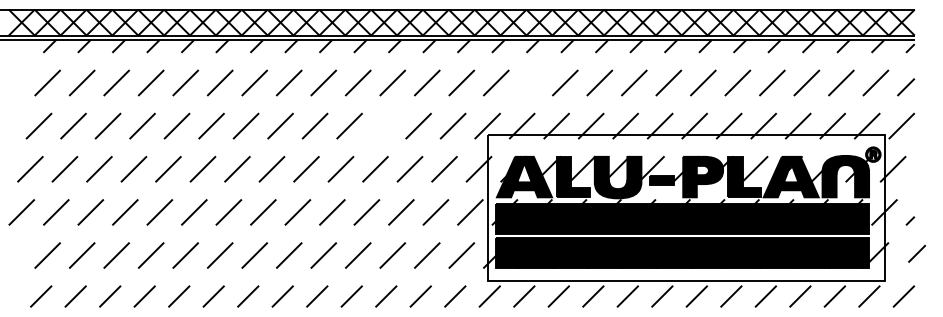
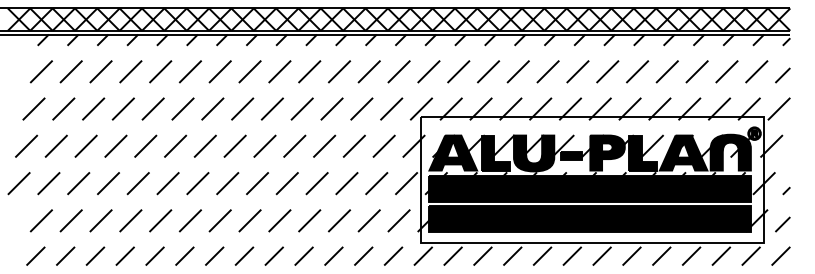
line: (530, 82) -> (458, 71), added
line: (383, 125) -> (331, 108), added
line: (916, 253) -> (782, 224), moved

